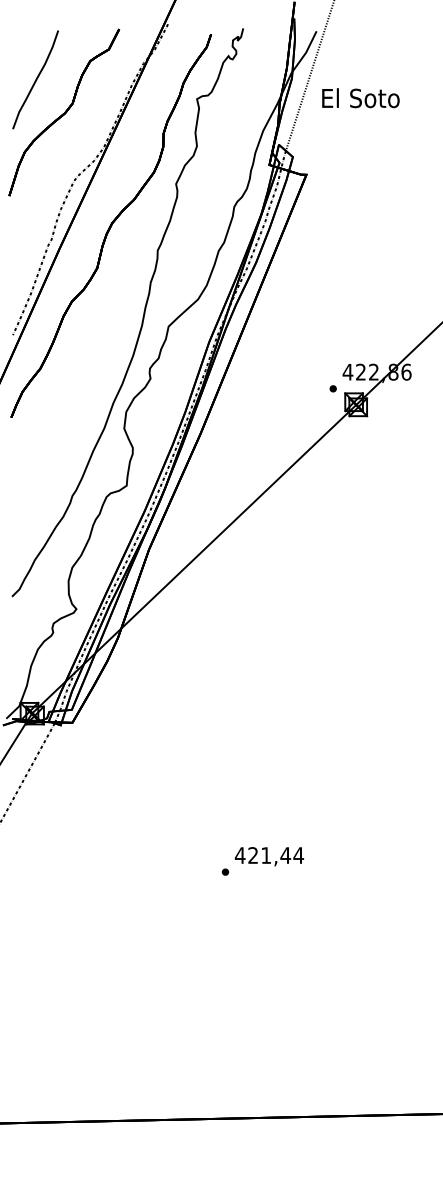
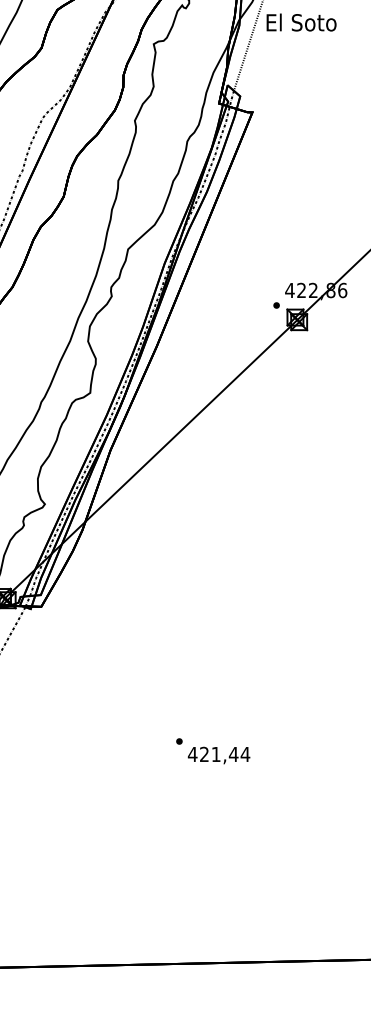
text: (360, 98) -> (301, 22), moved
text: (269, 856) -> (219, 755), moved

